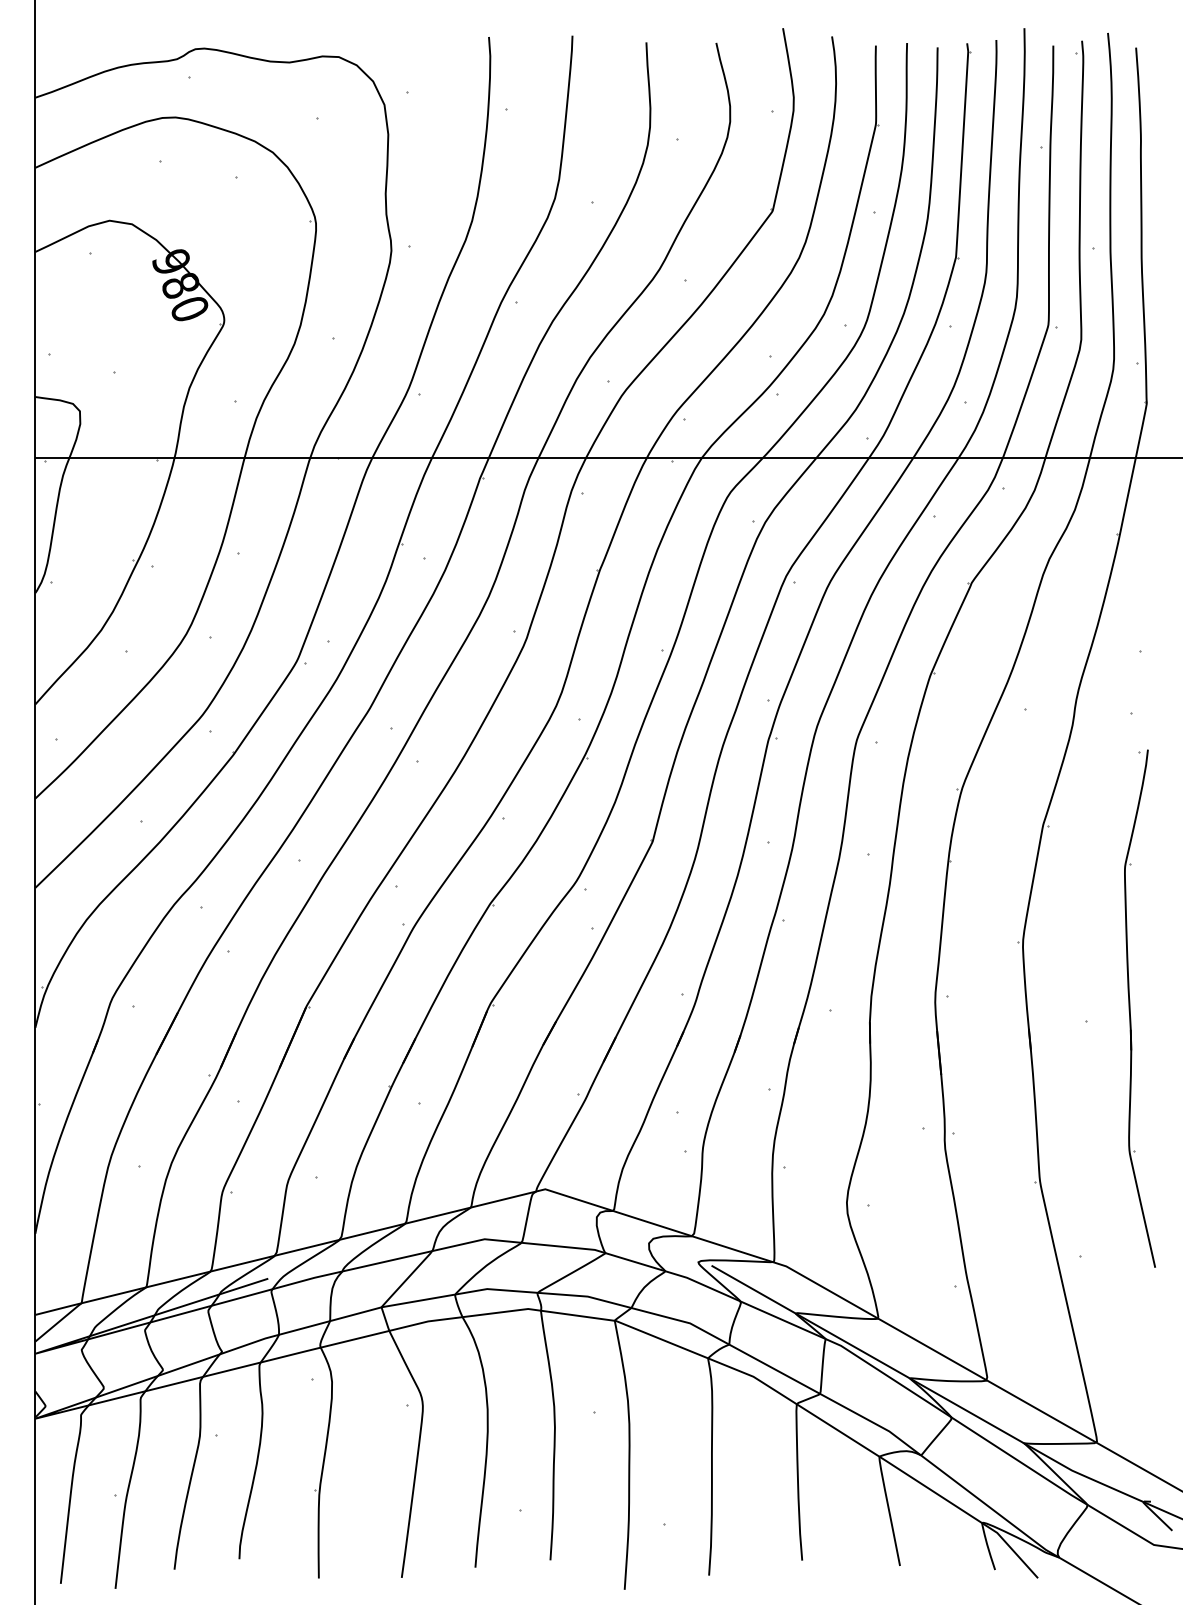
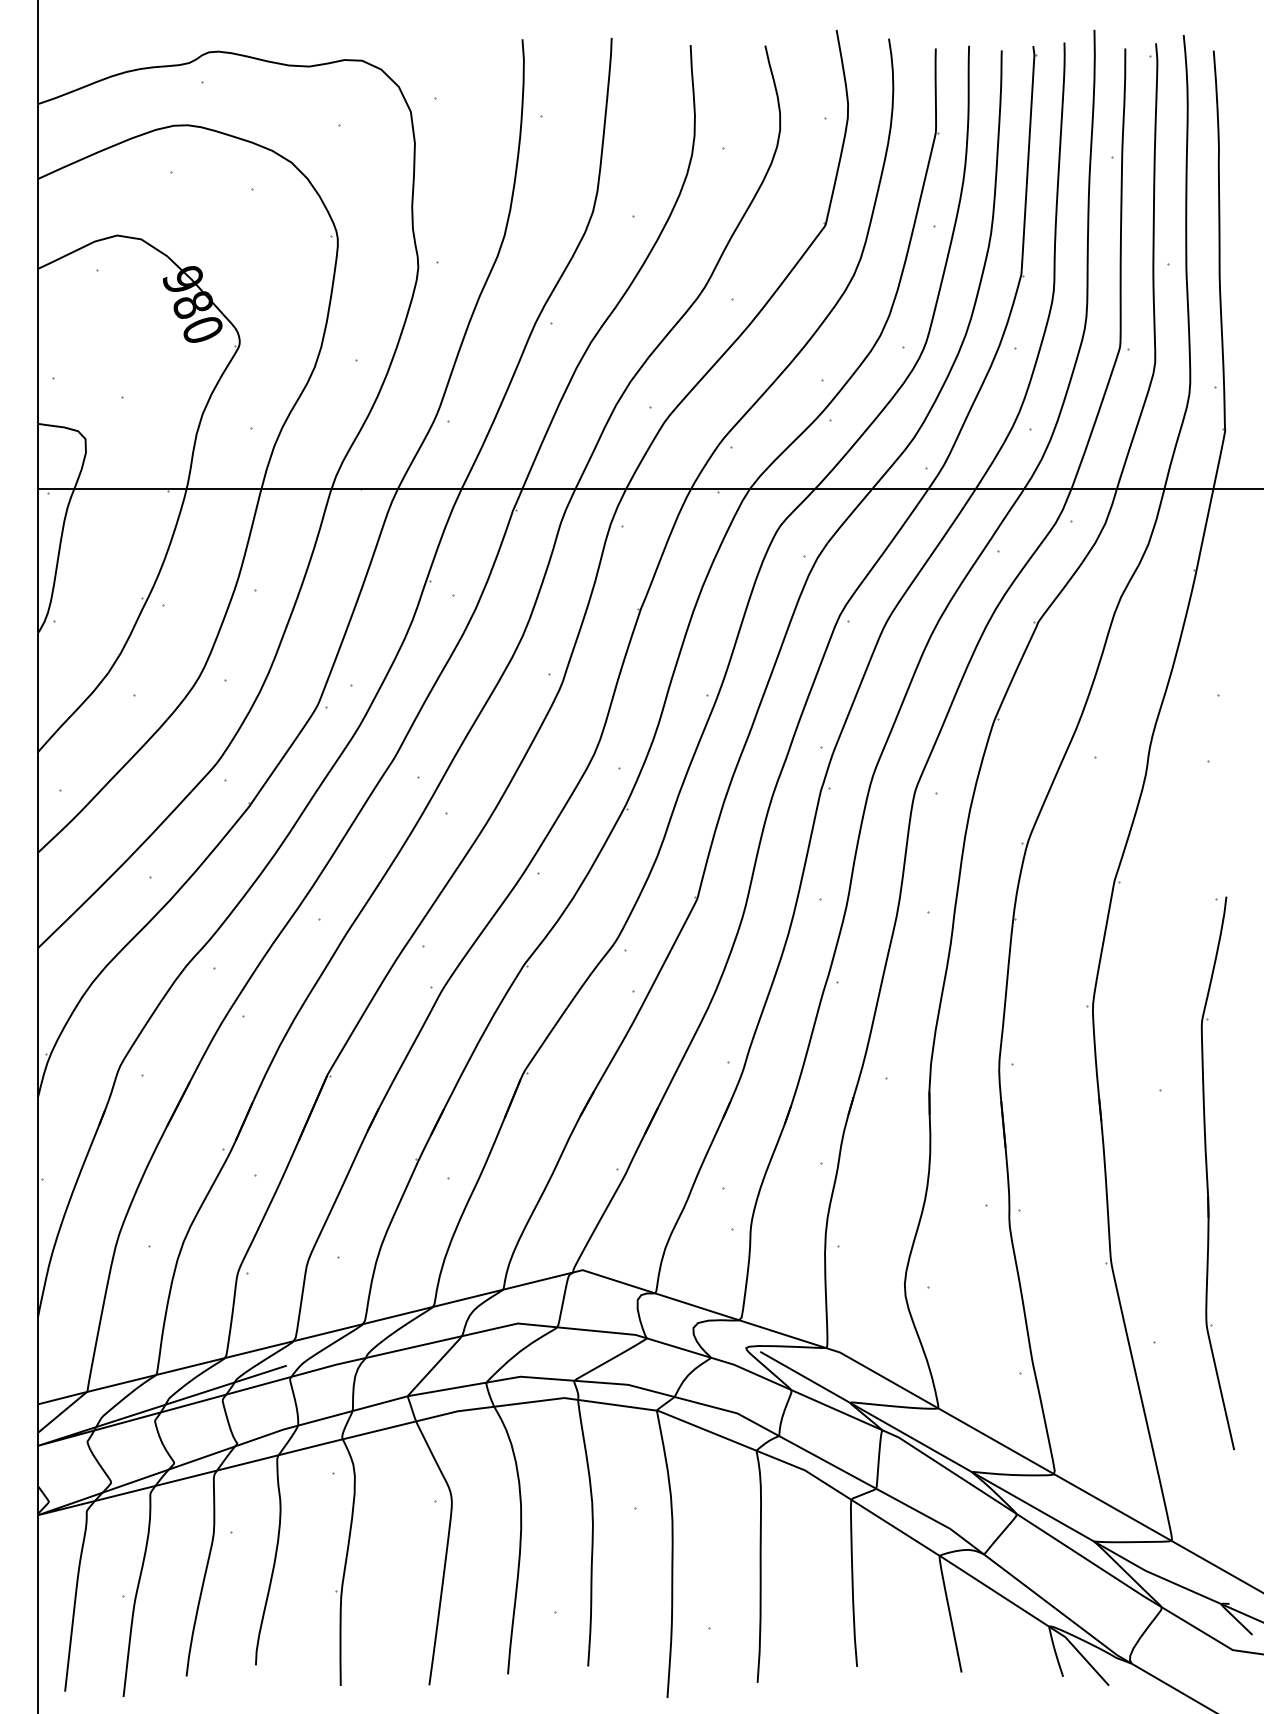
part: (1130, 1008) -> (1207, 1173), moved

